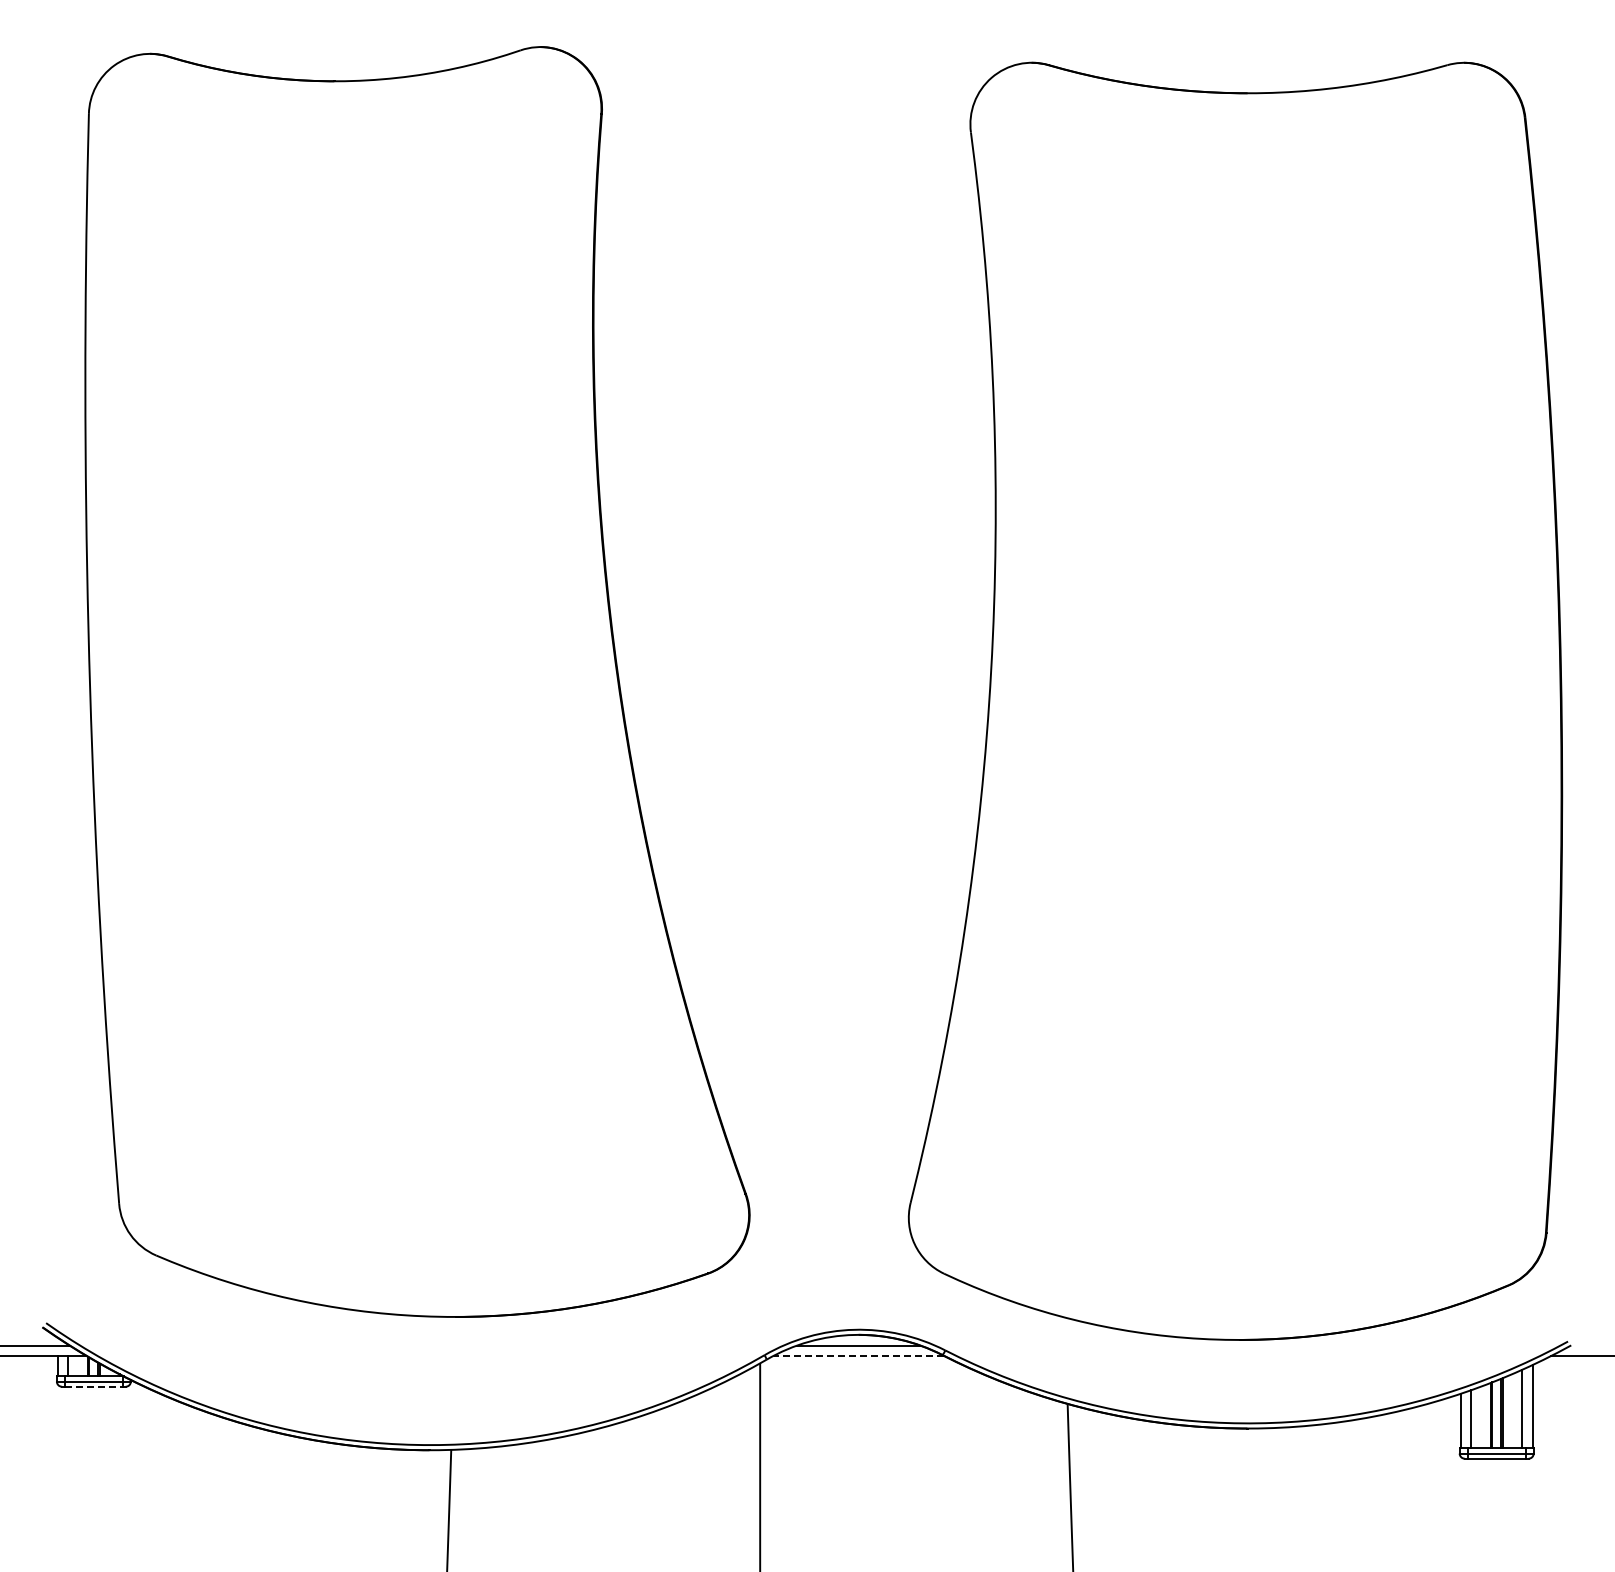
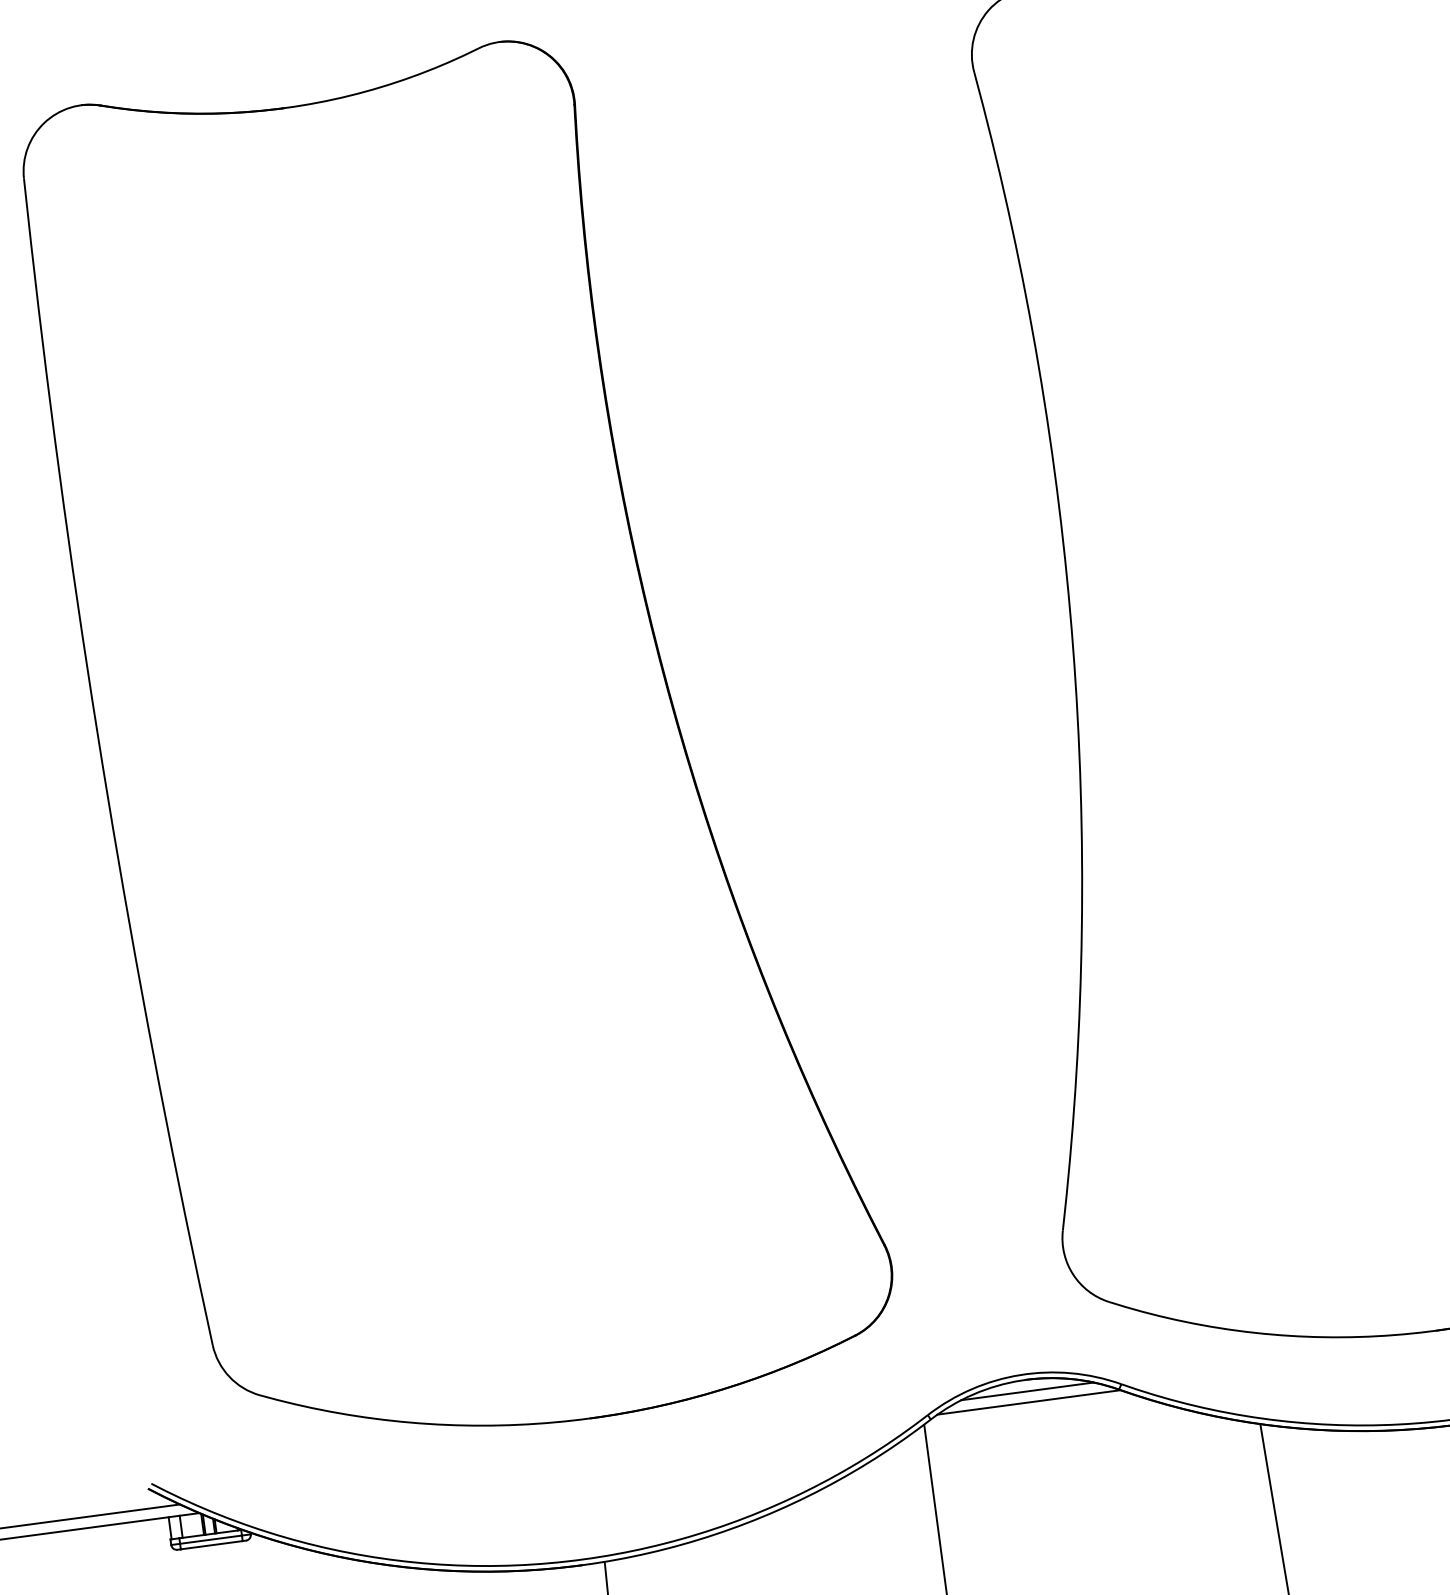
line: (858, 1355) -> (1028, 1402), dashed -> solid
line: (93, 1386) -> (211, 1545), dashed -> solid

